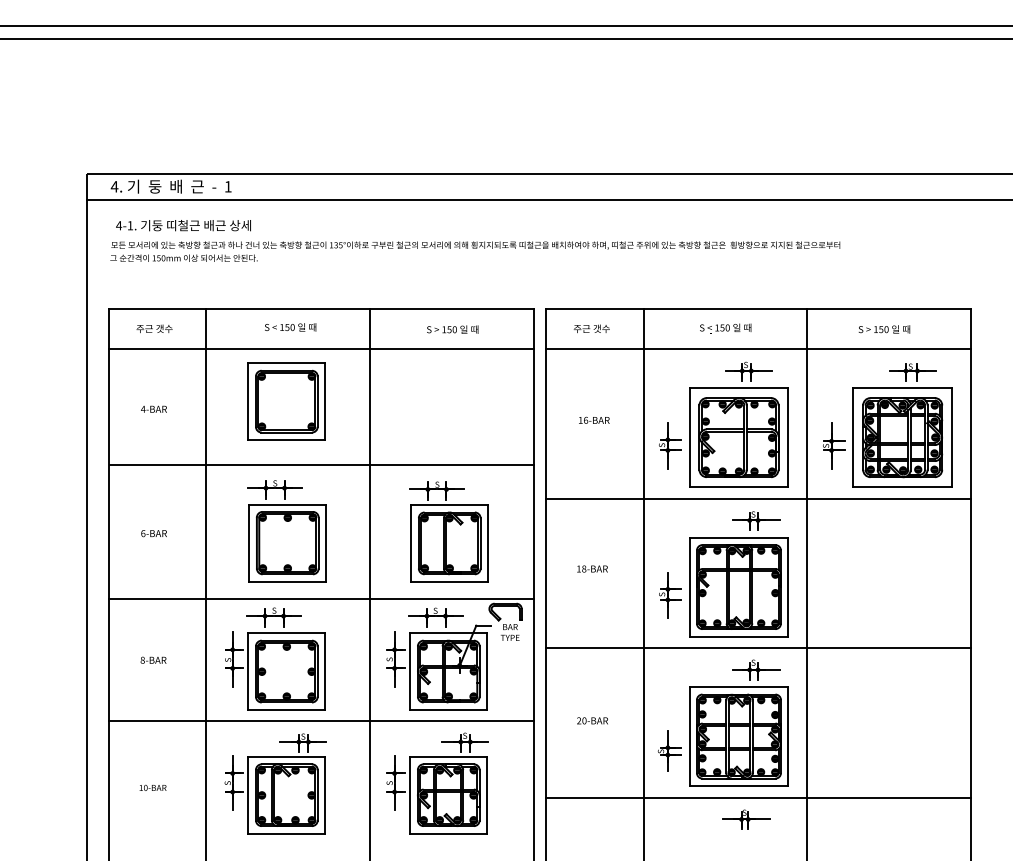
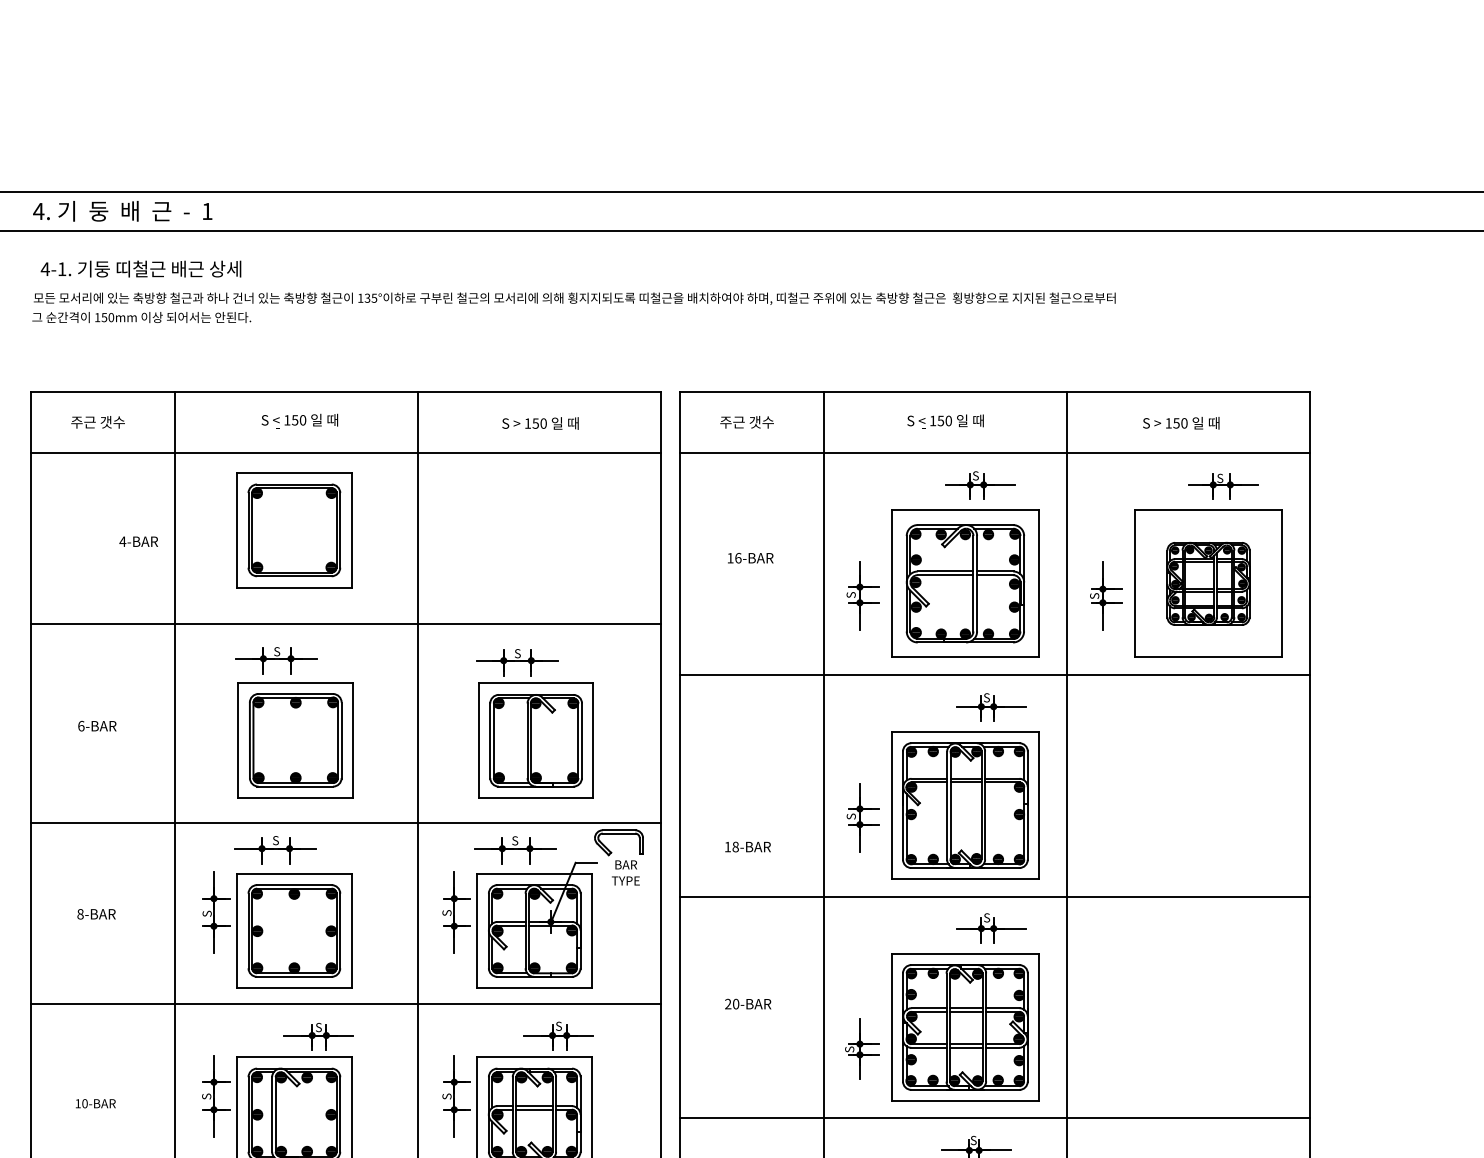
text: (153, 408) -> (138, 540), moved
part: (902, 437) -> (1208, 583), size x0.7
text: (592, 568) -> (748, 846), moved

